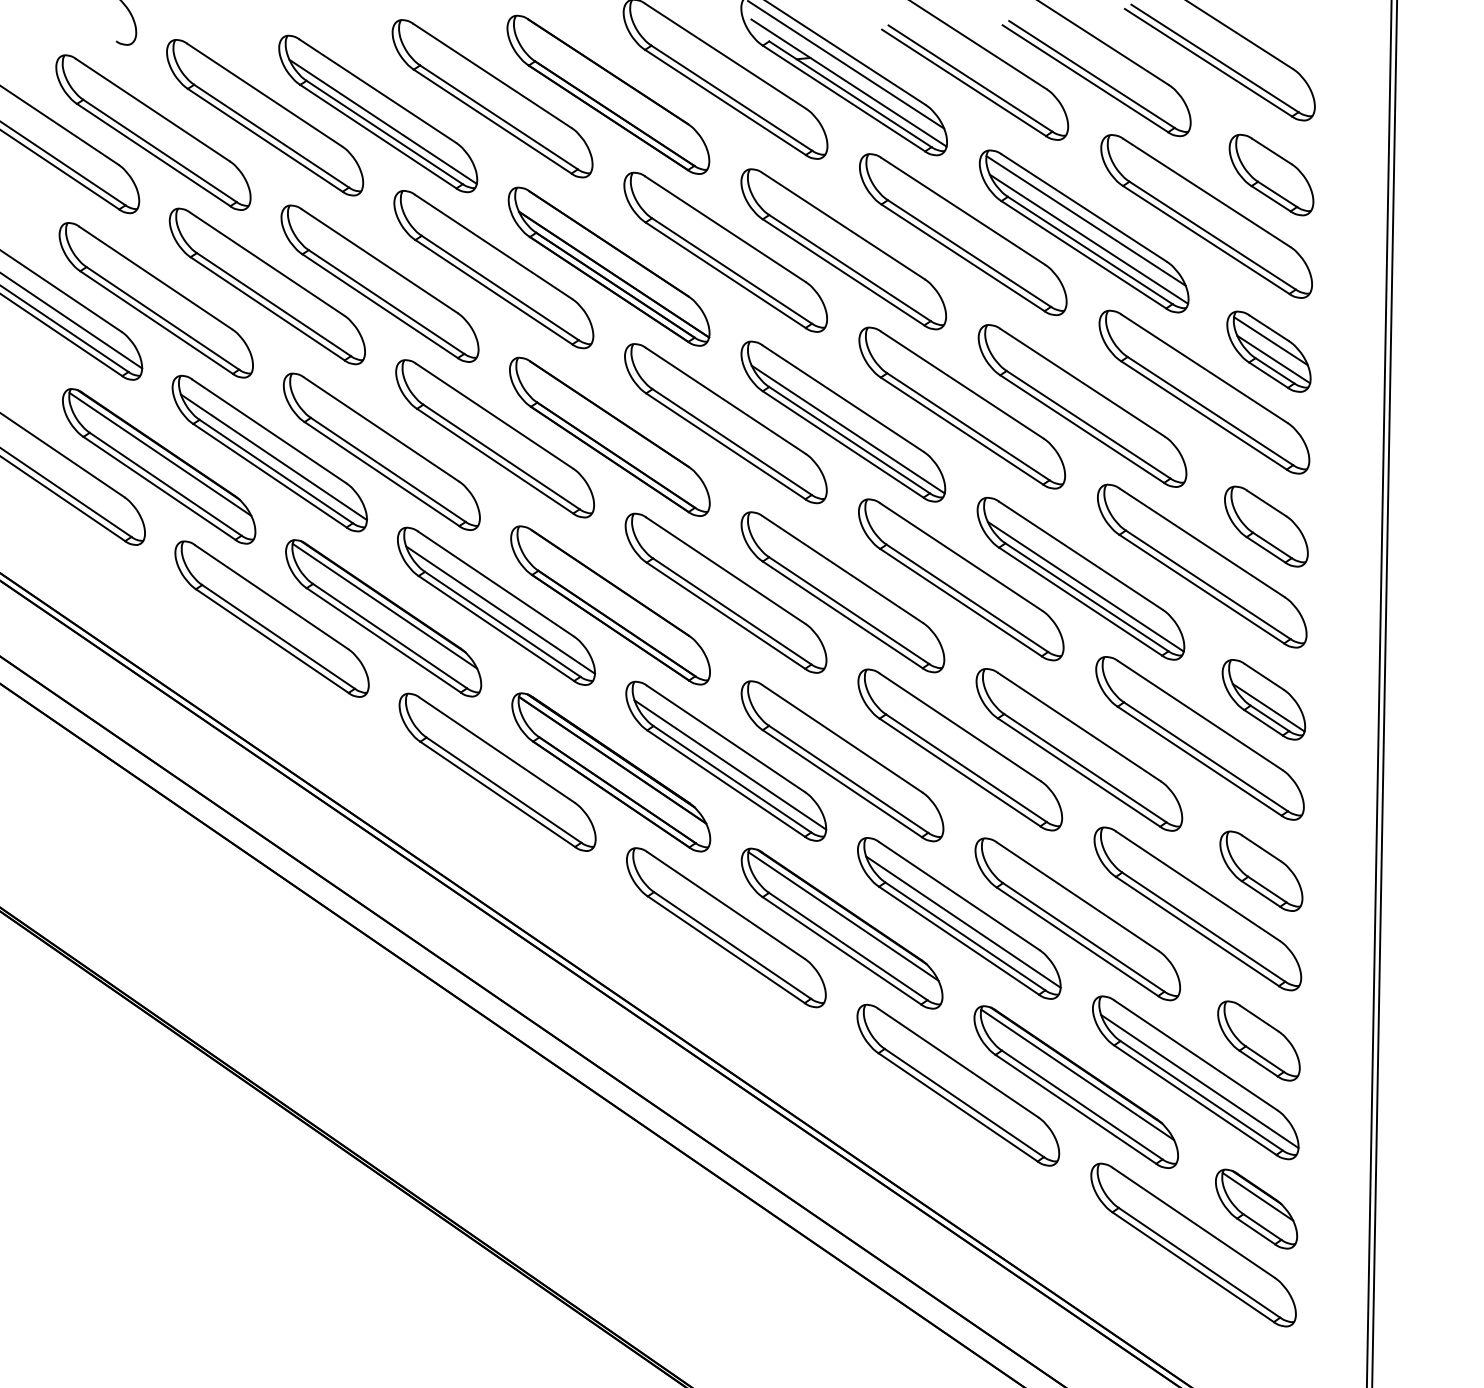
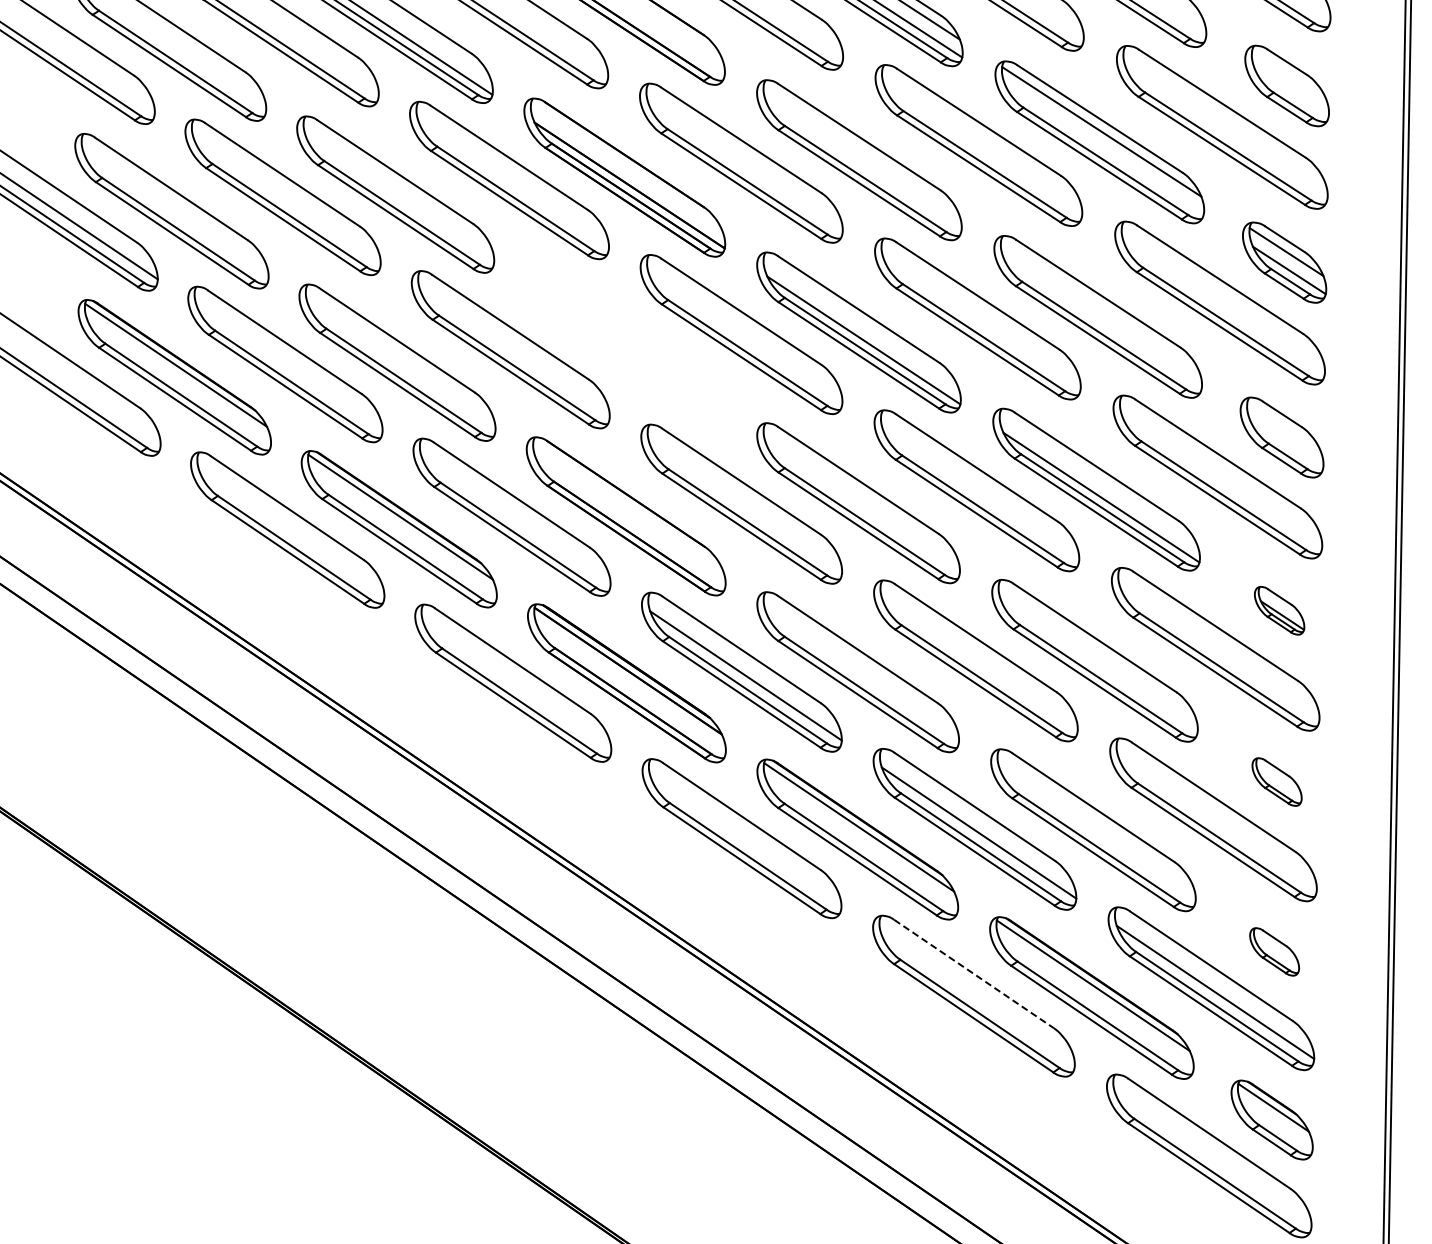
line: (1088, 238) -> (1104, 149), removed
part: (609, 436) -> (625, 347), removed
line: (273, 457) -> (289, 368), removed
line: (500, 609) -> (516, 520), removed
part: (1263, 699) -> (1279, 610), size x0.6
part: (1261, 870) -> (1277, 781), size x0.6
part: (1258, 1040) -> (1274, 951), size x0.6
line: (958, 1063) -> (974, 974), solid -> dashed

